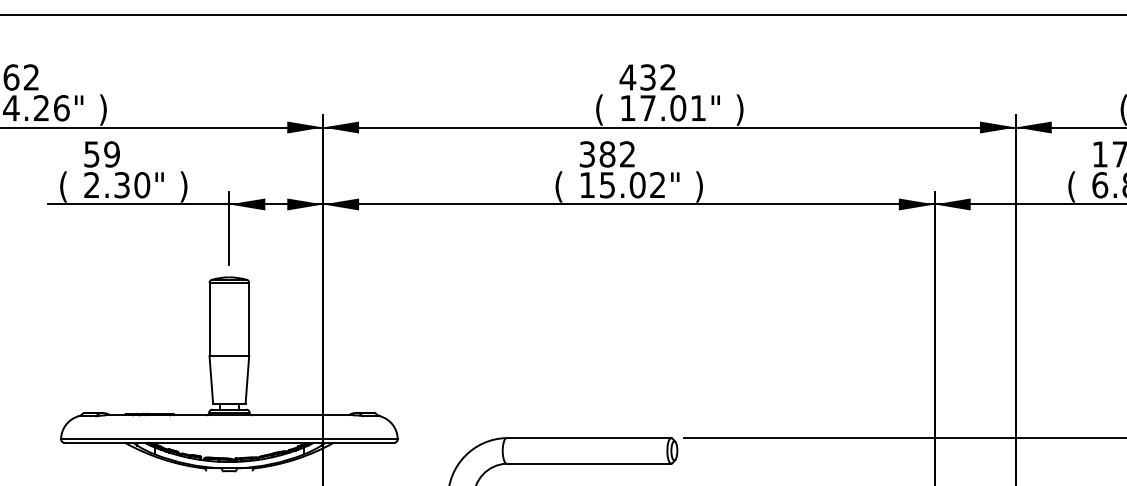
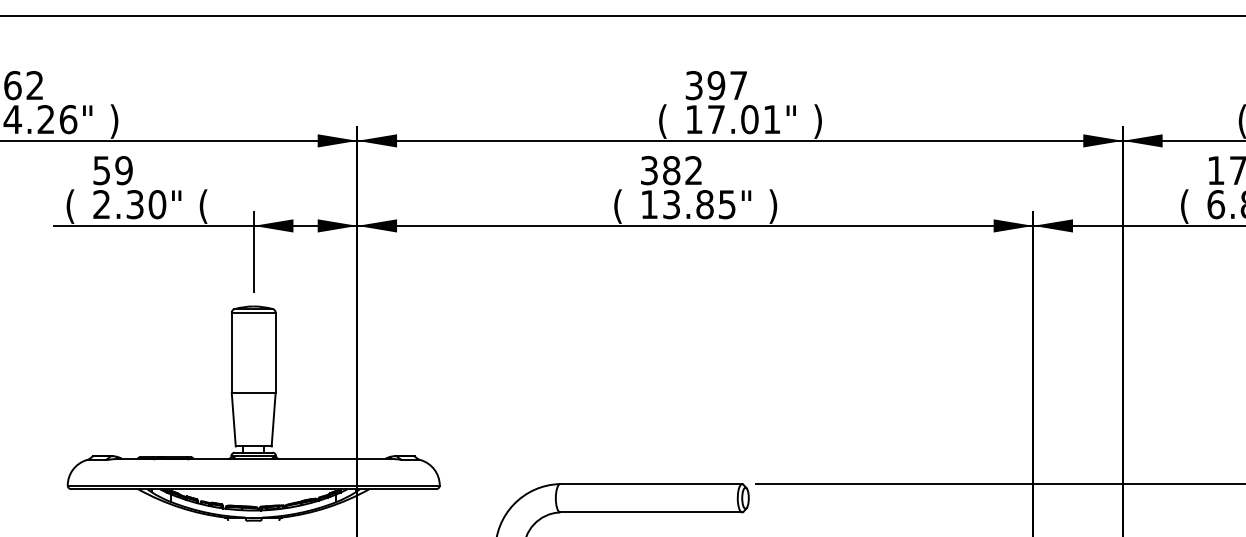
text: (647, 77) -> (715, 85), 432 -> 397
text: (632, 185) -> (699, 204), 15.02" -> 13.85"
text: (183, 186) -> (203, 206), ) -> (

